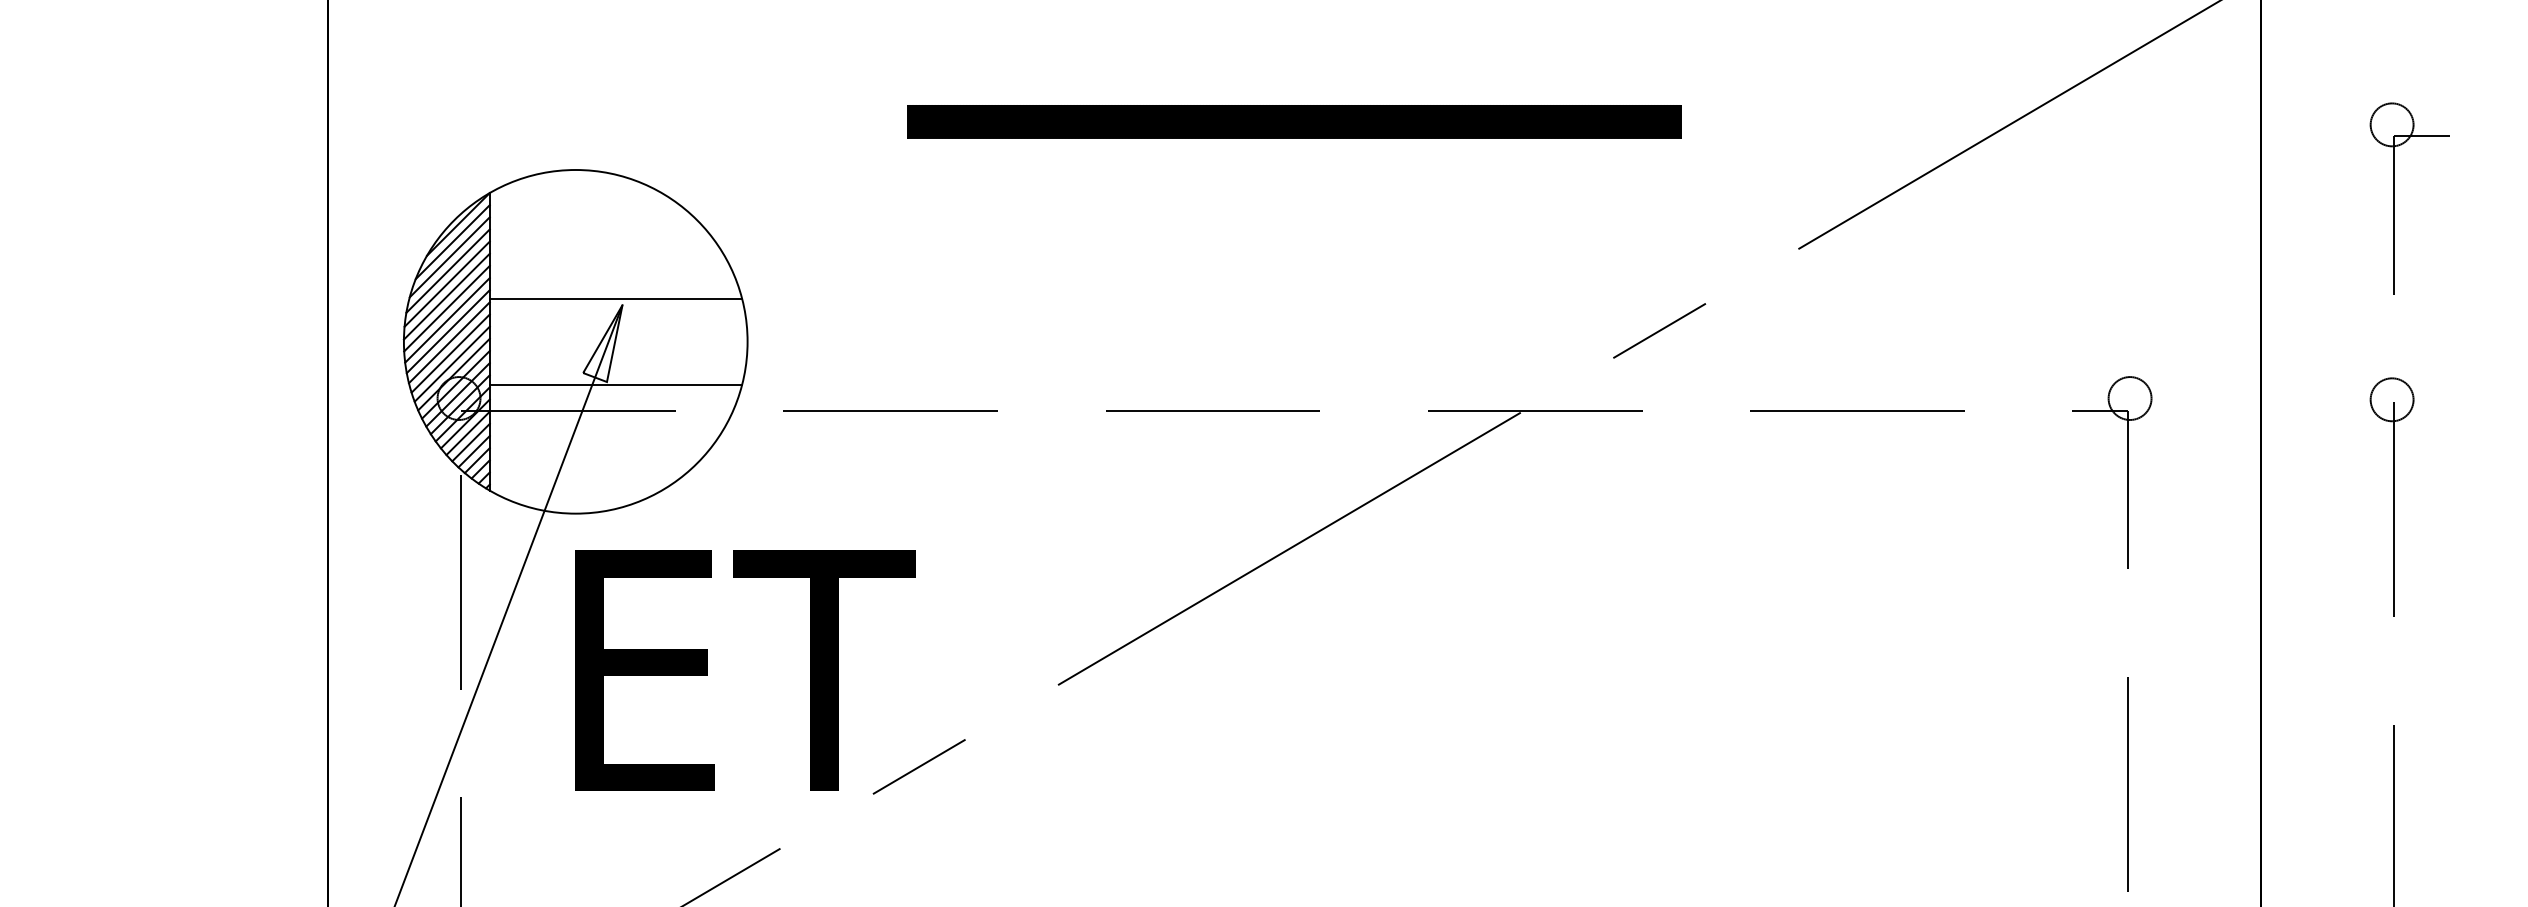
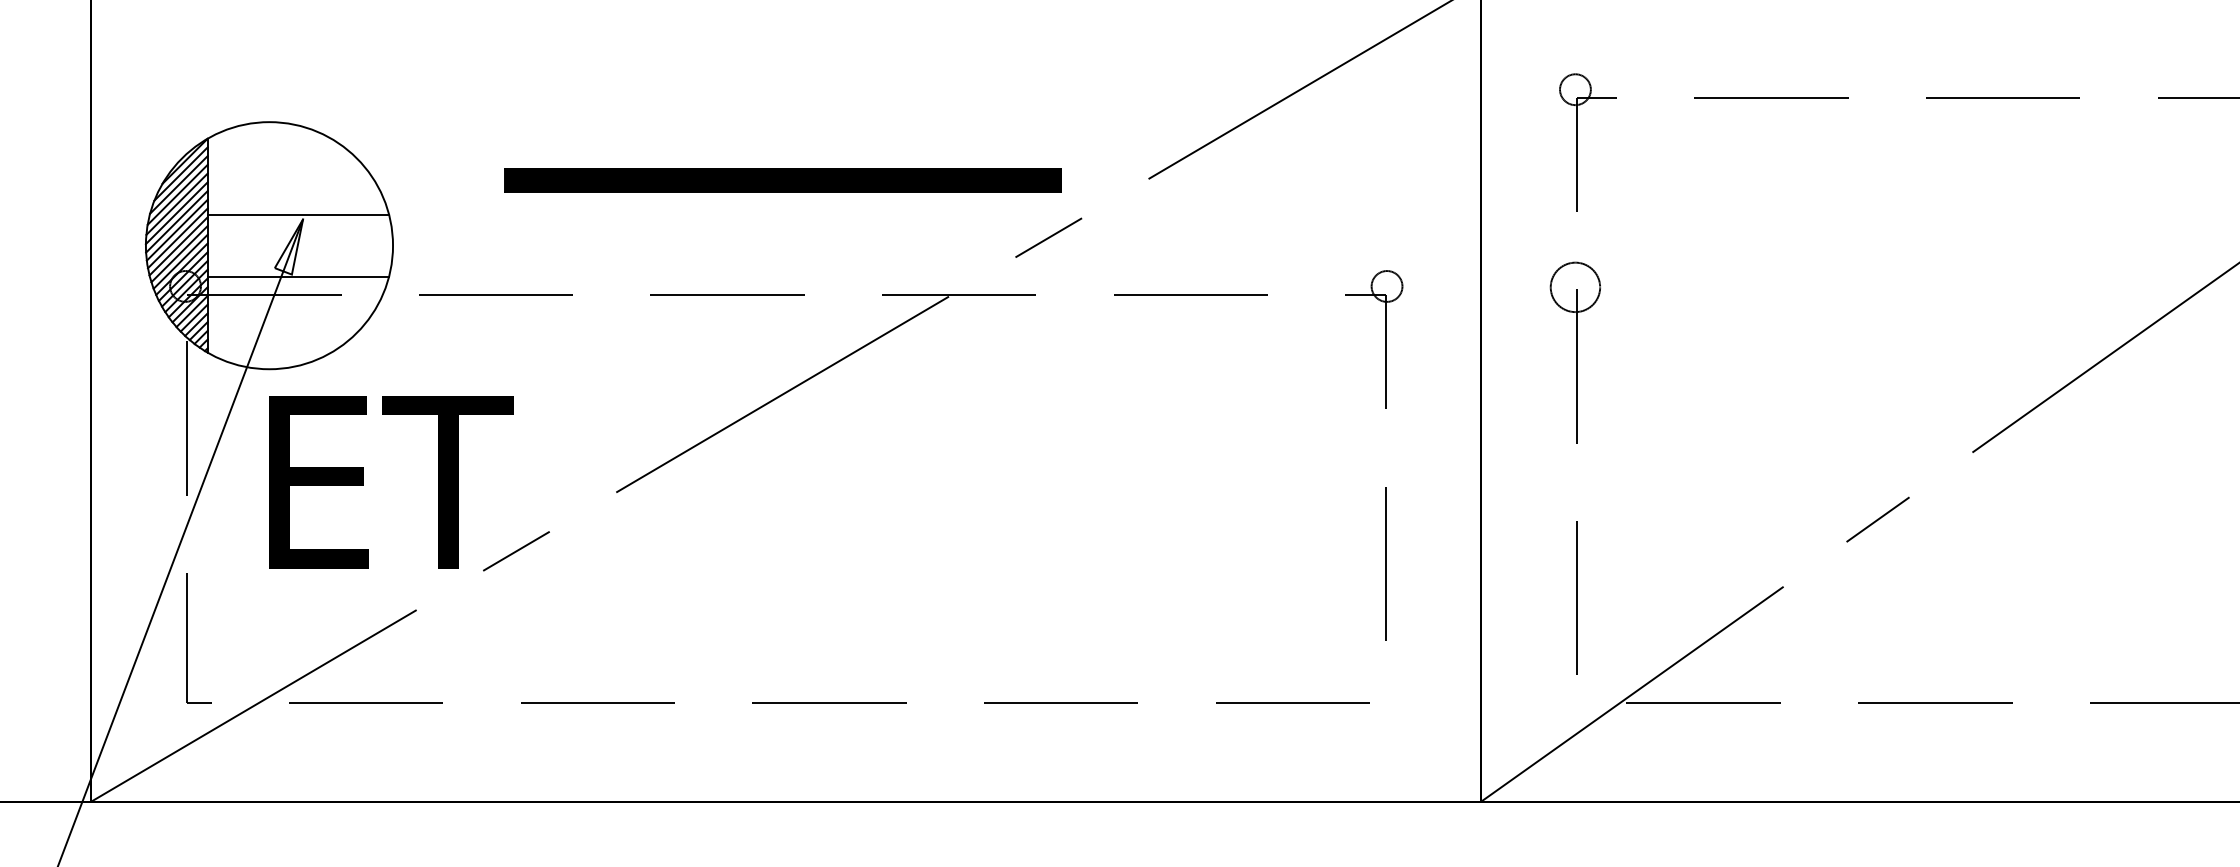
part: (1293, 121) -> (782, 180), moved
circle: (2392, 398) -> (1575, 286), size x1.6

